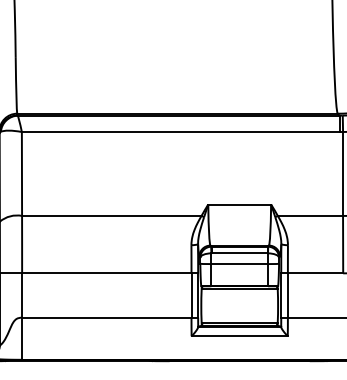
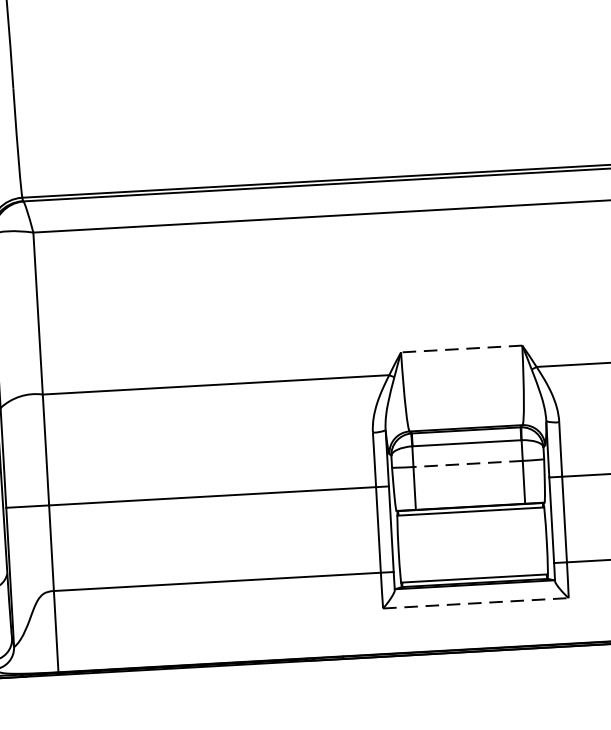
line: (239, 204) -> (461, 349), solid -> dashed
line: (239, 264) -> (467, 464), solid -> dashed
line: (240, 336) -> (477, 603), solid -> dashed

